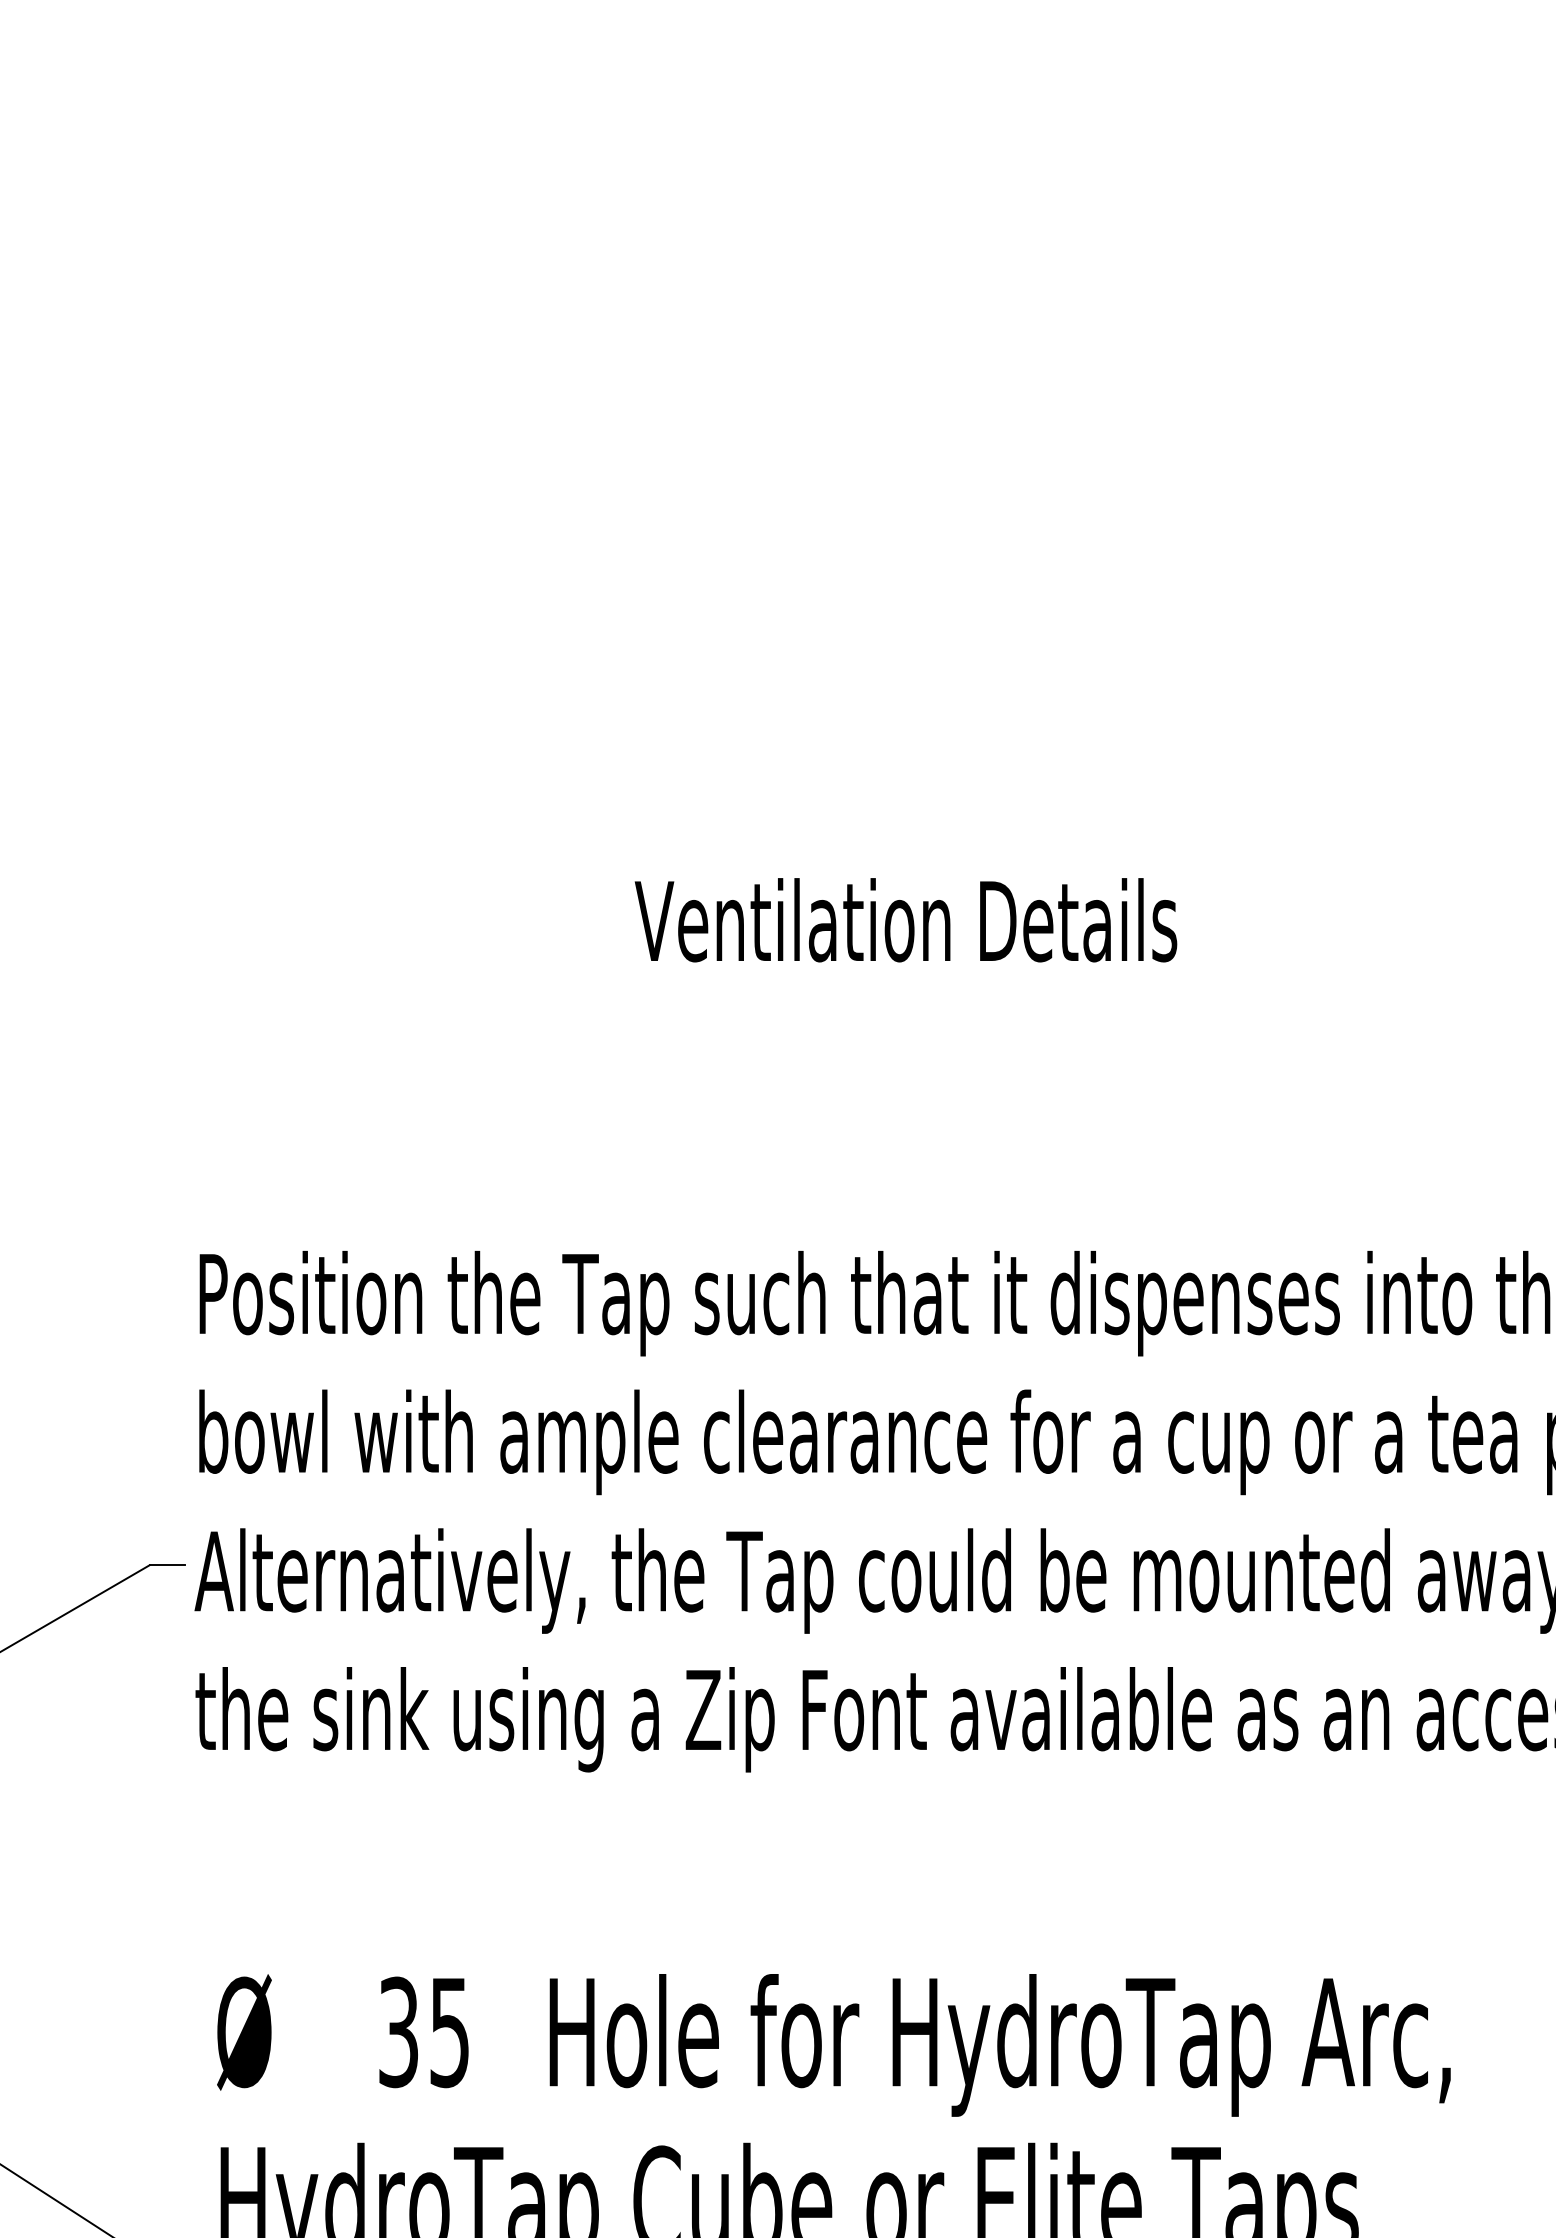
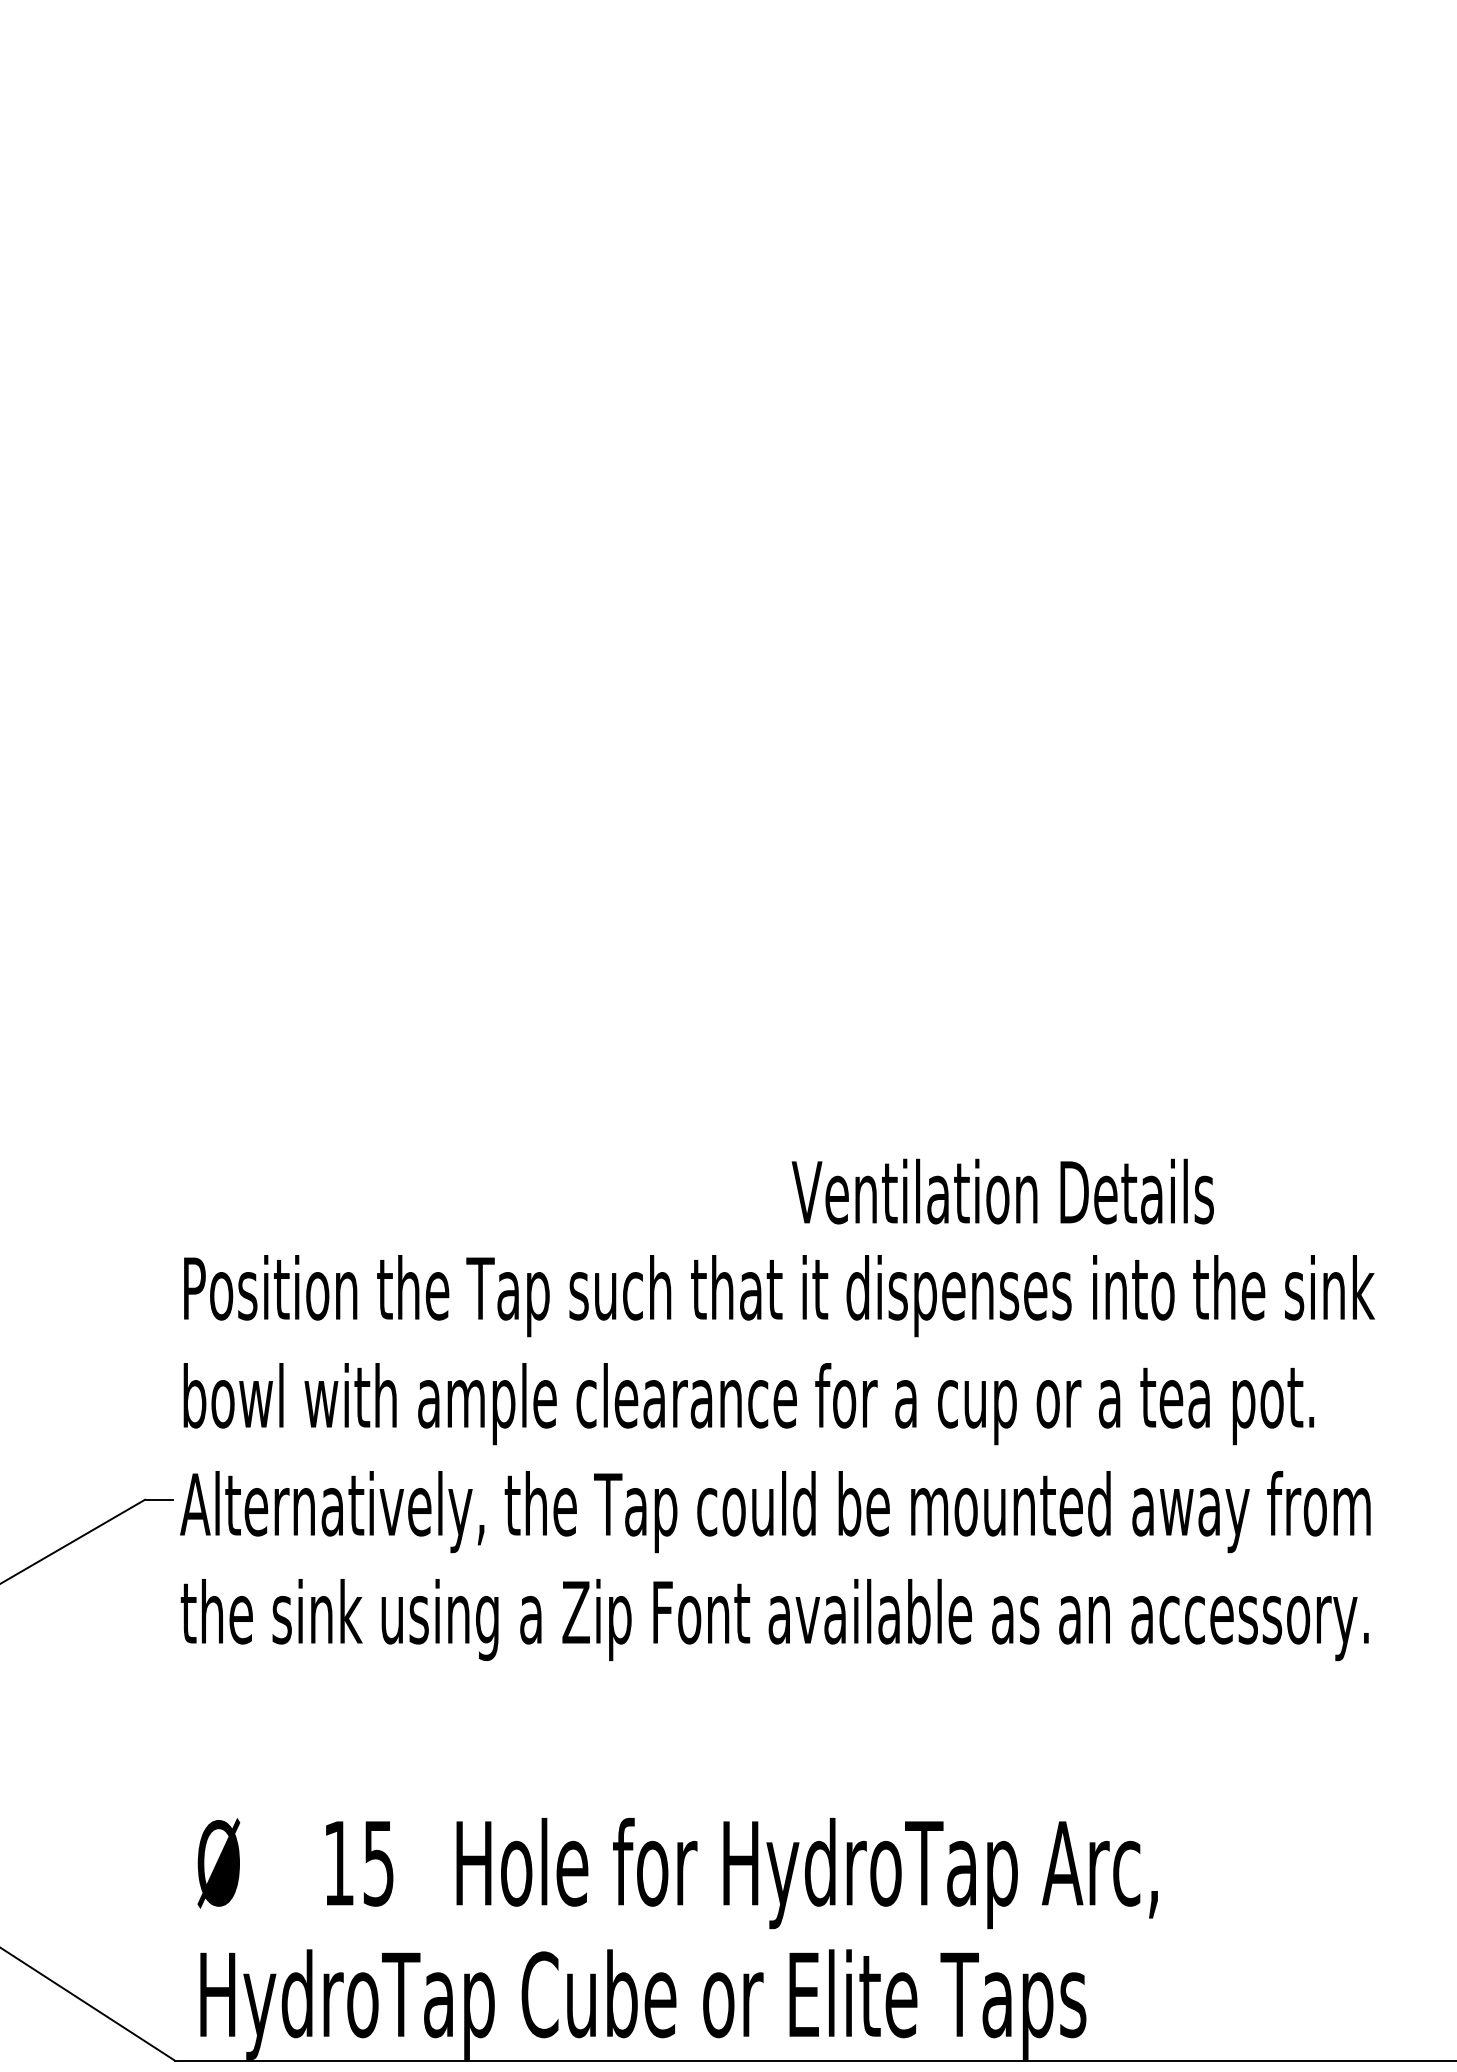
text: (905, 920) -> (1002, 1191), moved
text: (398, 2032) -> (338, 1863), 35 -> 15

